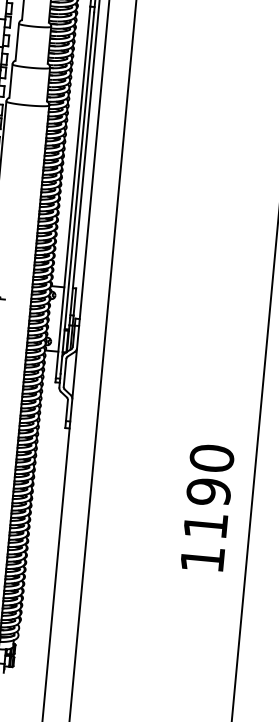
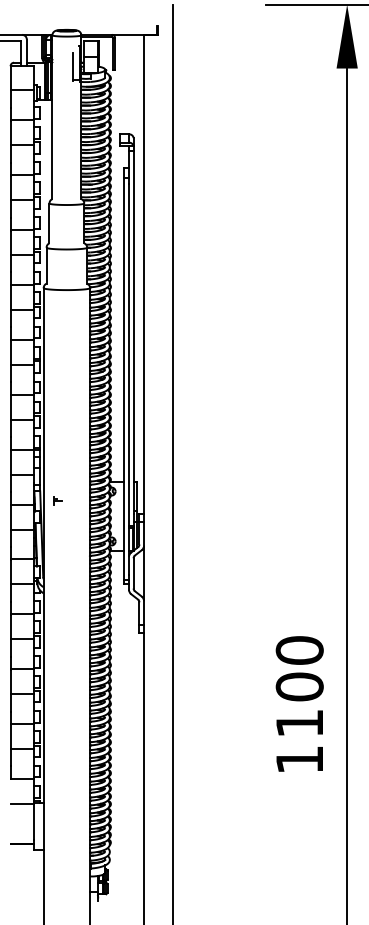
text: (208, 491) -> (299, 686), 1190 -> 1100

